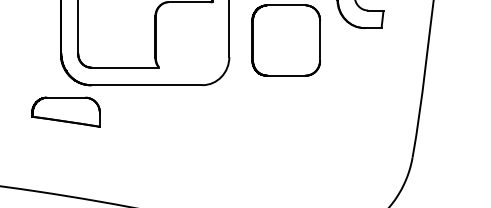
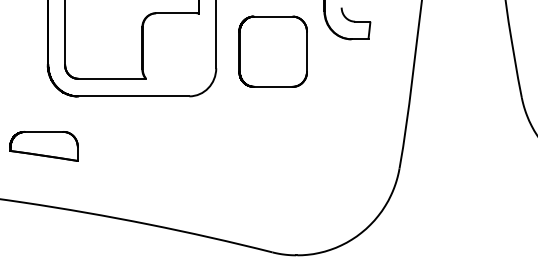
part: (65, 112) -> (43, 146), moved

